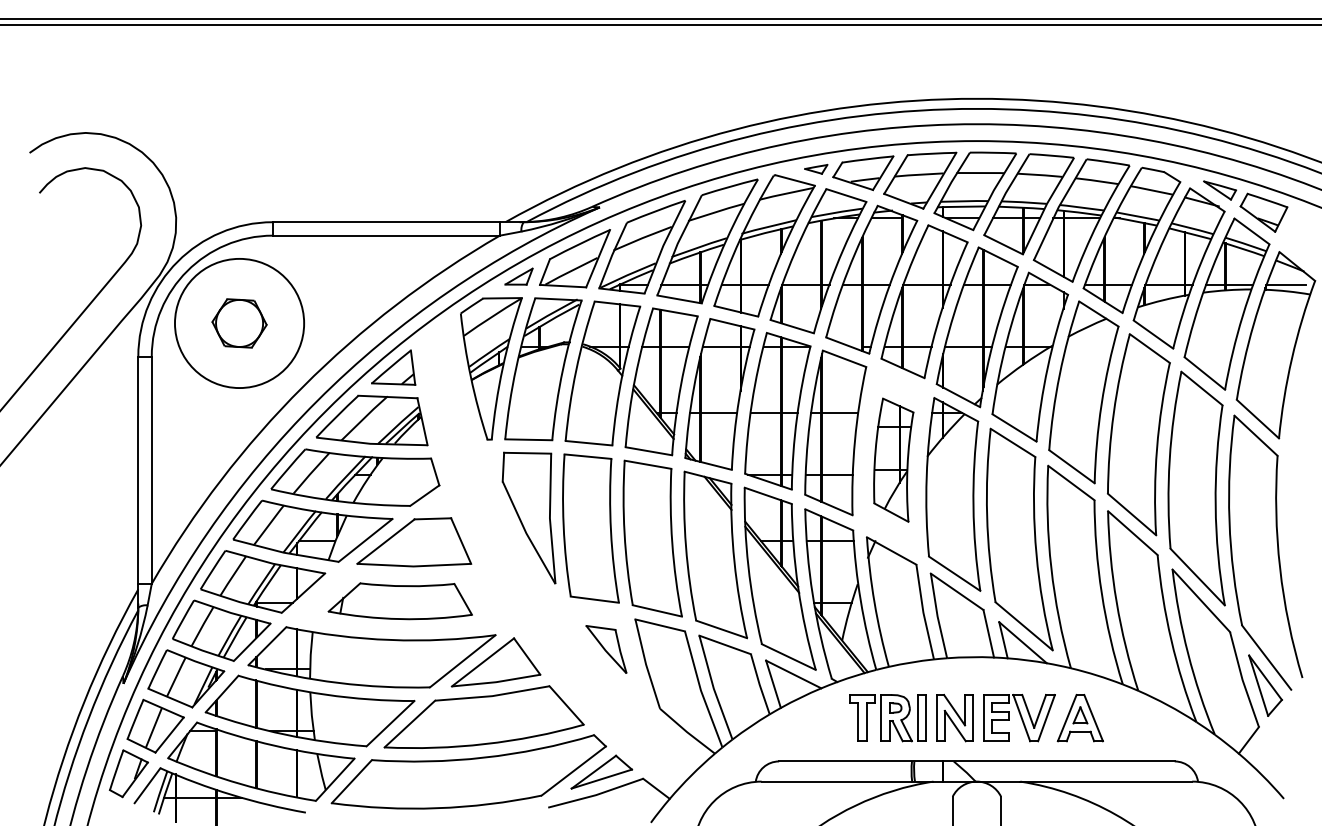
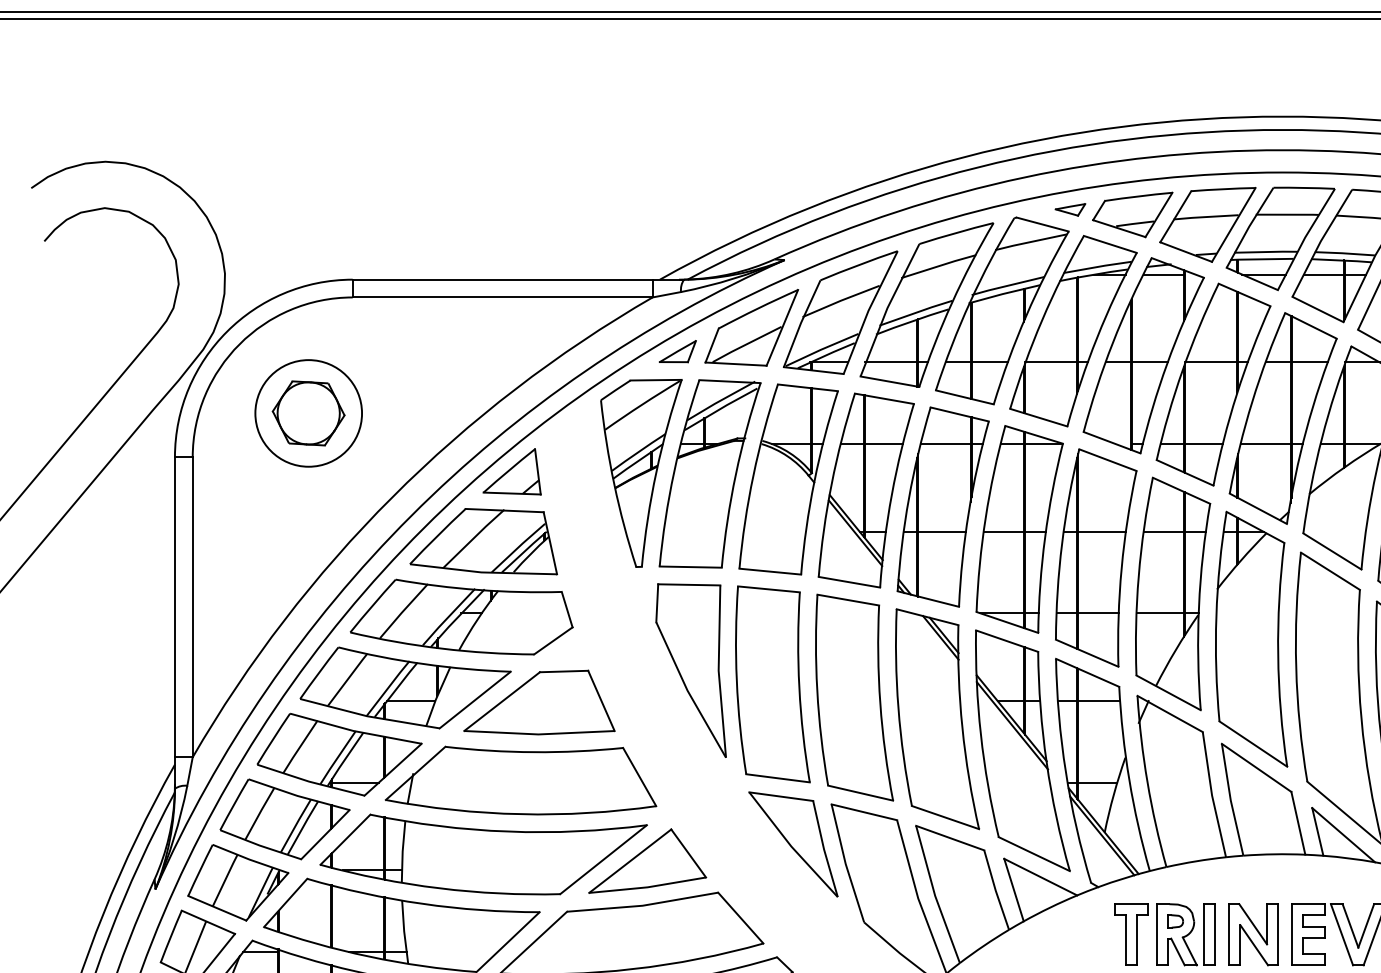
circle: (239, 323) -> (308, 413), size x0.62
part: (893, 460) -> (1172, 594), size x1.43
part: (400, 600) -> (521, 779), size x1.43
part: (606, 649) -> (793, 844), size x1.67

